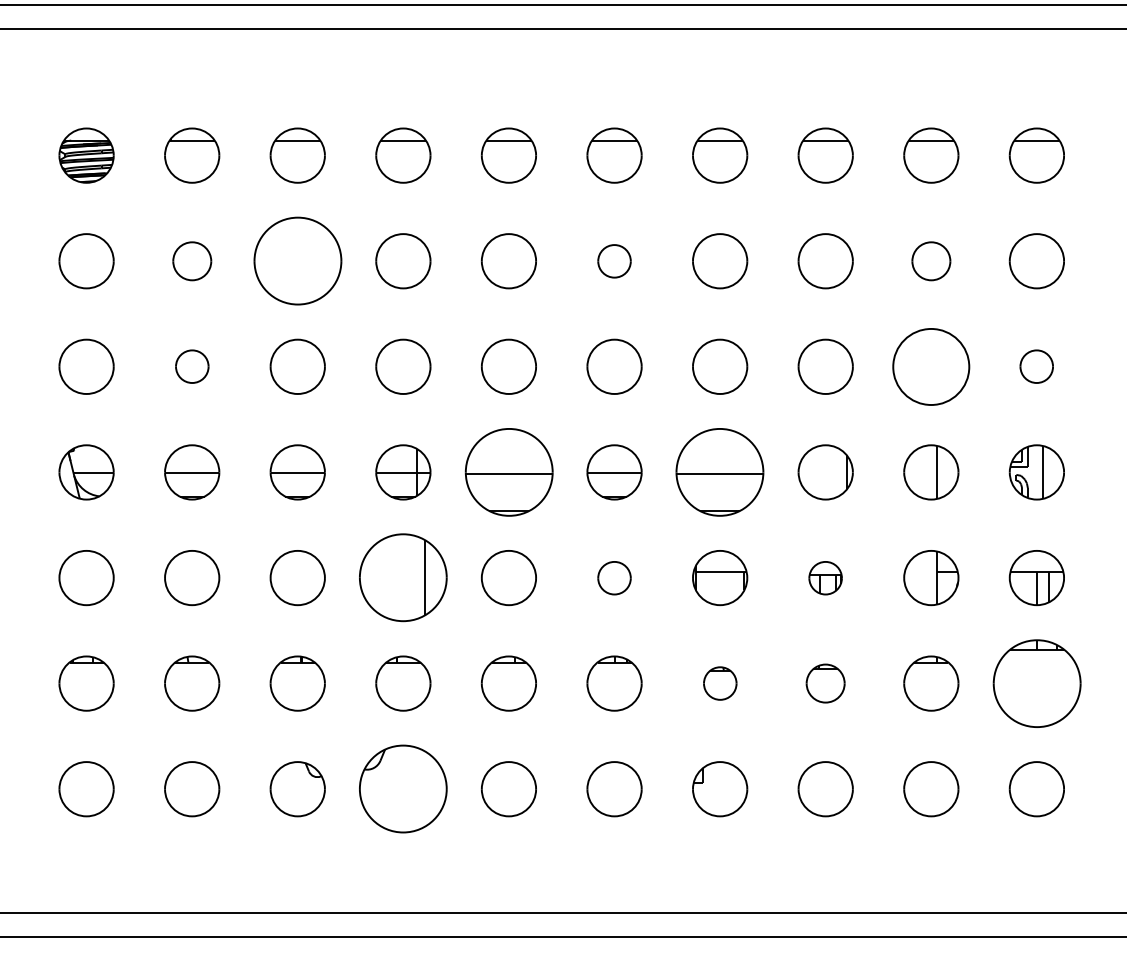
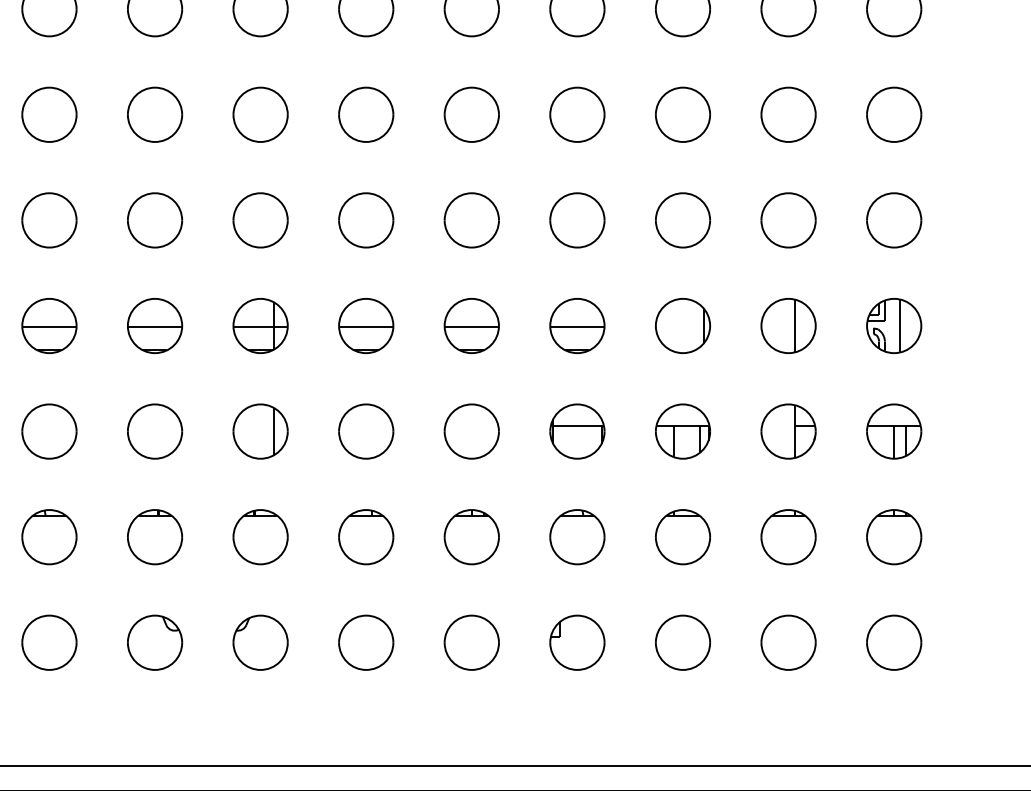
part: (192, 261) -> (49, 115), size x1.43
part: (297, 261) -> (154, 115), size x0.62
part: (614, 261) -> (471, 115), size x1.67
part: (931, 261) -> (788, 115), size x1.43
part: (192, 366) -> (49, 220), size x1.67
part: (931, 366) -> (788, 220), size x0.71
part: (1036, 366) -> (893, 220), size x1.67
part: (508, 472) -> (365, 326), size x0.62
part: (720, 472) -> (577, 326), size x0.62
part: (403, 578) -> (260, 432), size x0.62
part: (614, 578) -> (471, 432), size x1.67
part: (825, 578) -> (682, 432), size x1.67
part: (720, 683) -> (577, 537), size x1.67
part: (825, 683) -> (682, 537), size x1.43
part: (1036, 683) -> (893, 537), size x0.62
part: (403, 789) -> (260, 643), size x0.62

